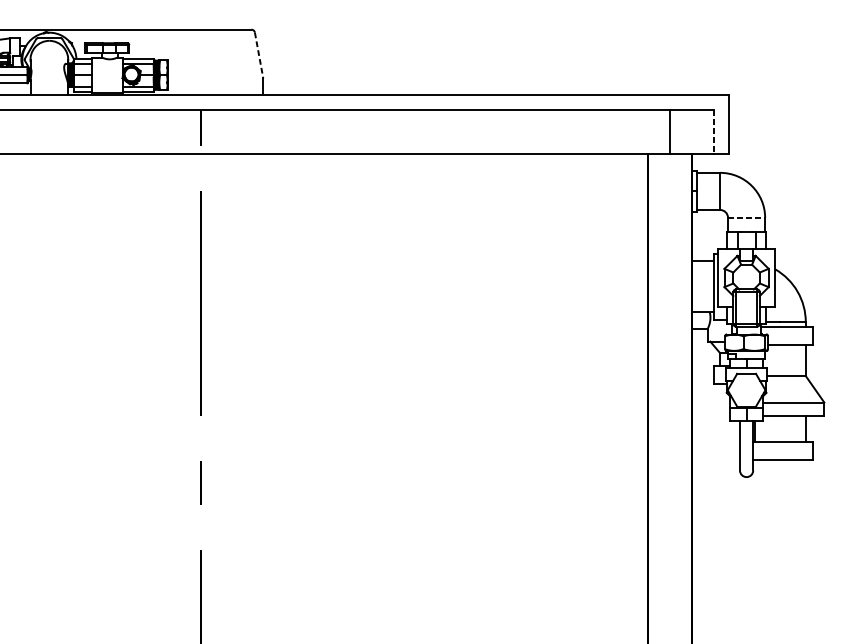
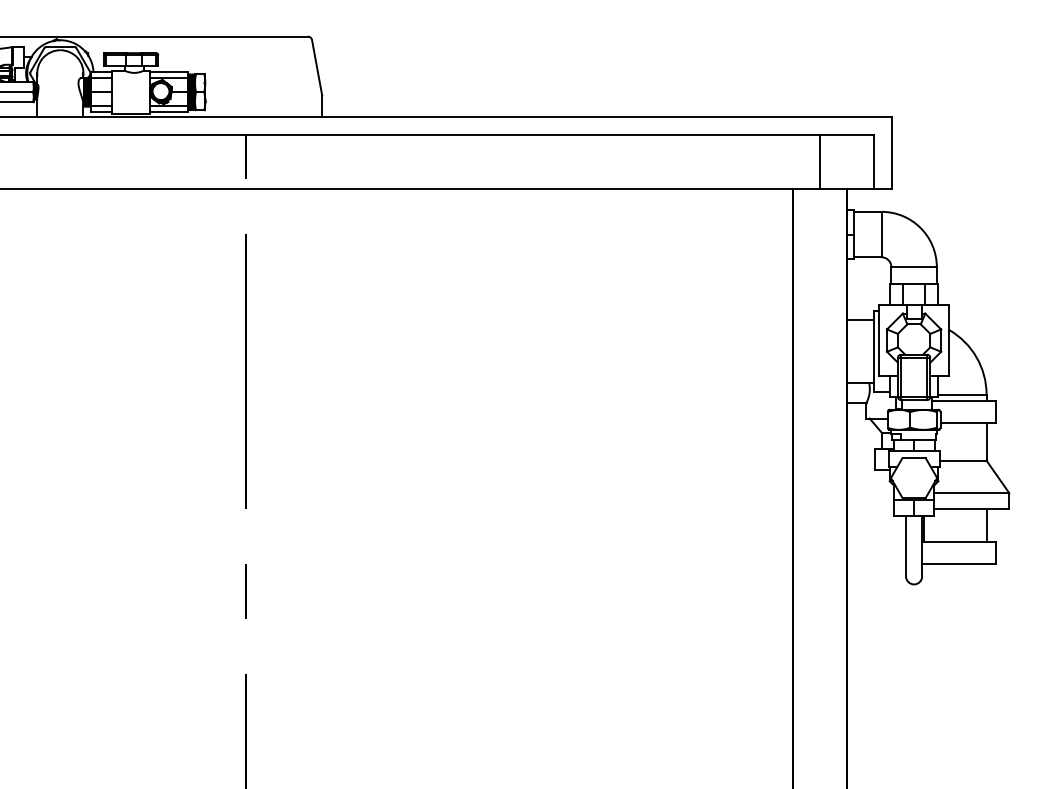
line: (259, 55) -> (317, 68), dashed -> solid
line: (714, 132) -> (874, 162), dashed -> solid
line: (746, 218) -> (914, 267), dashed -> solid

